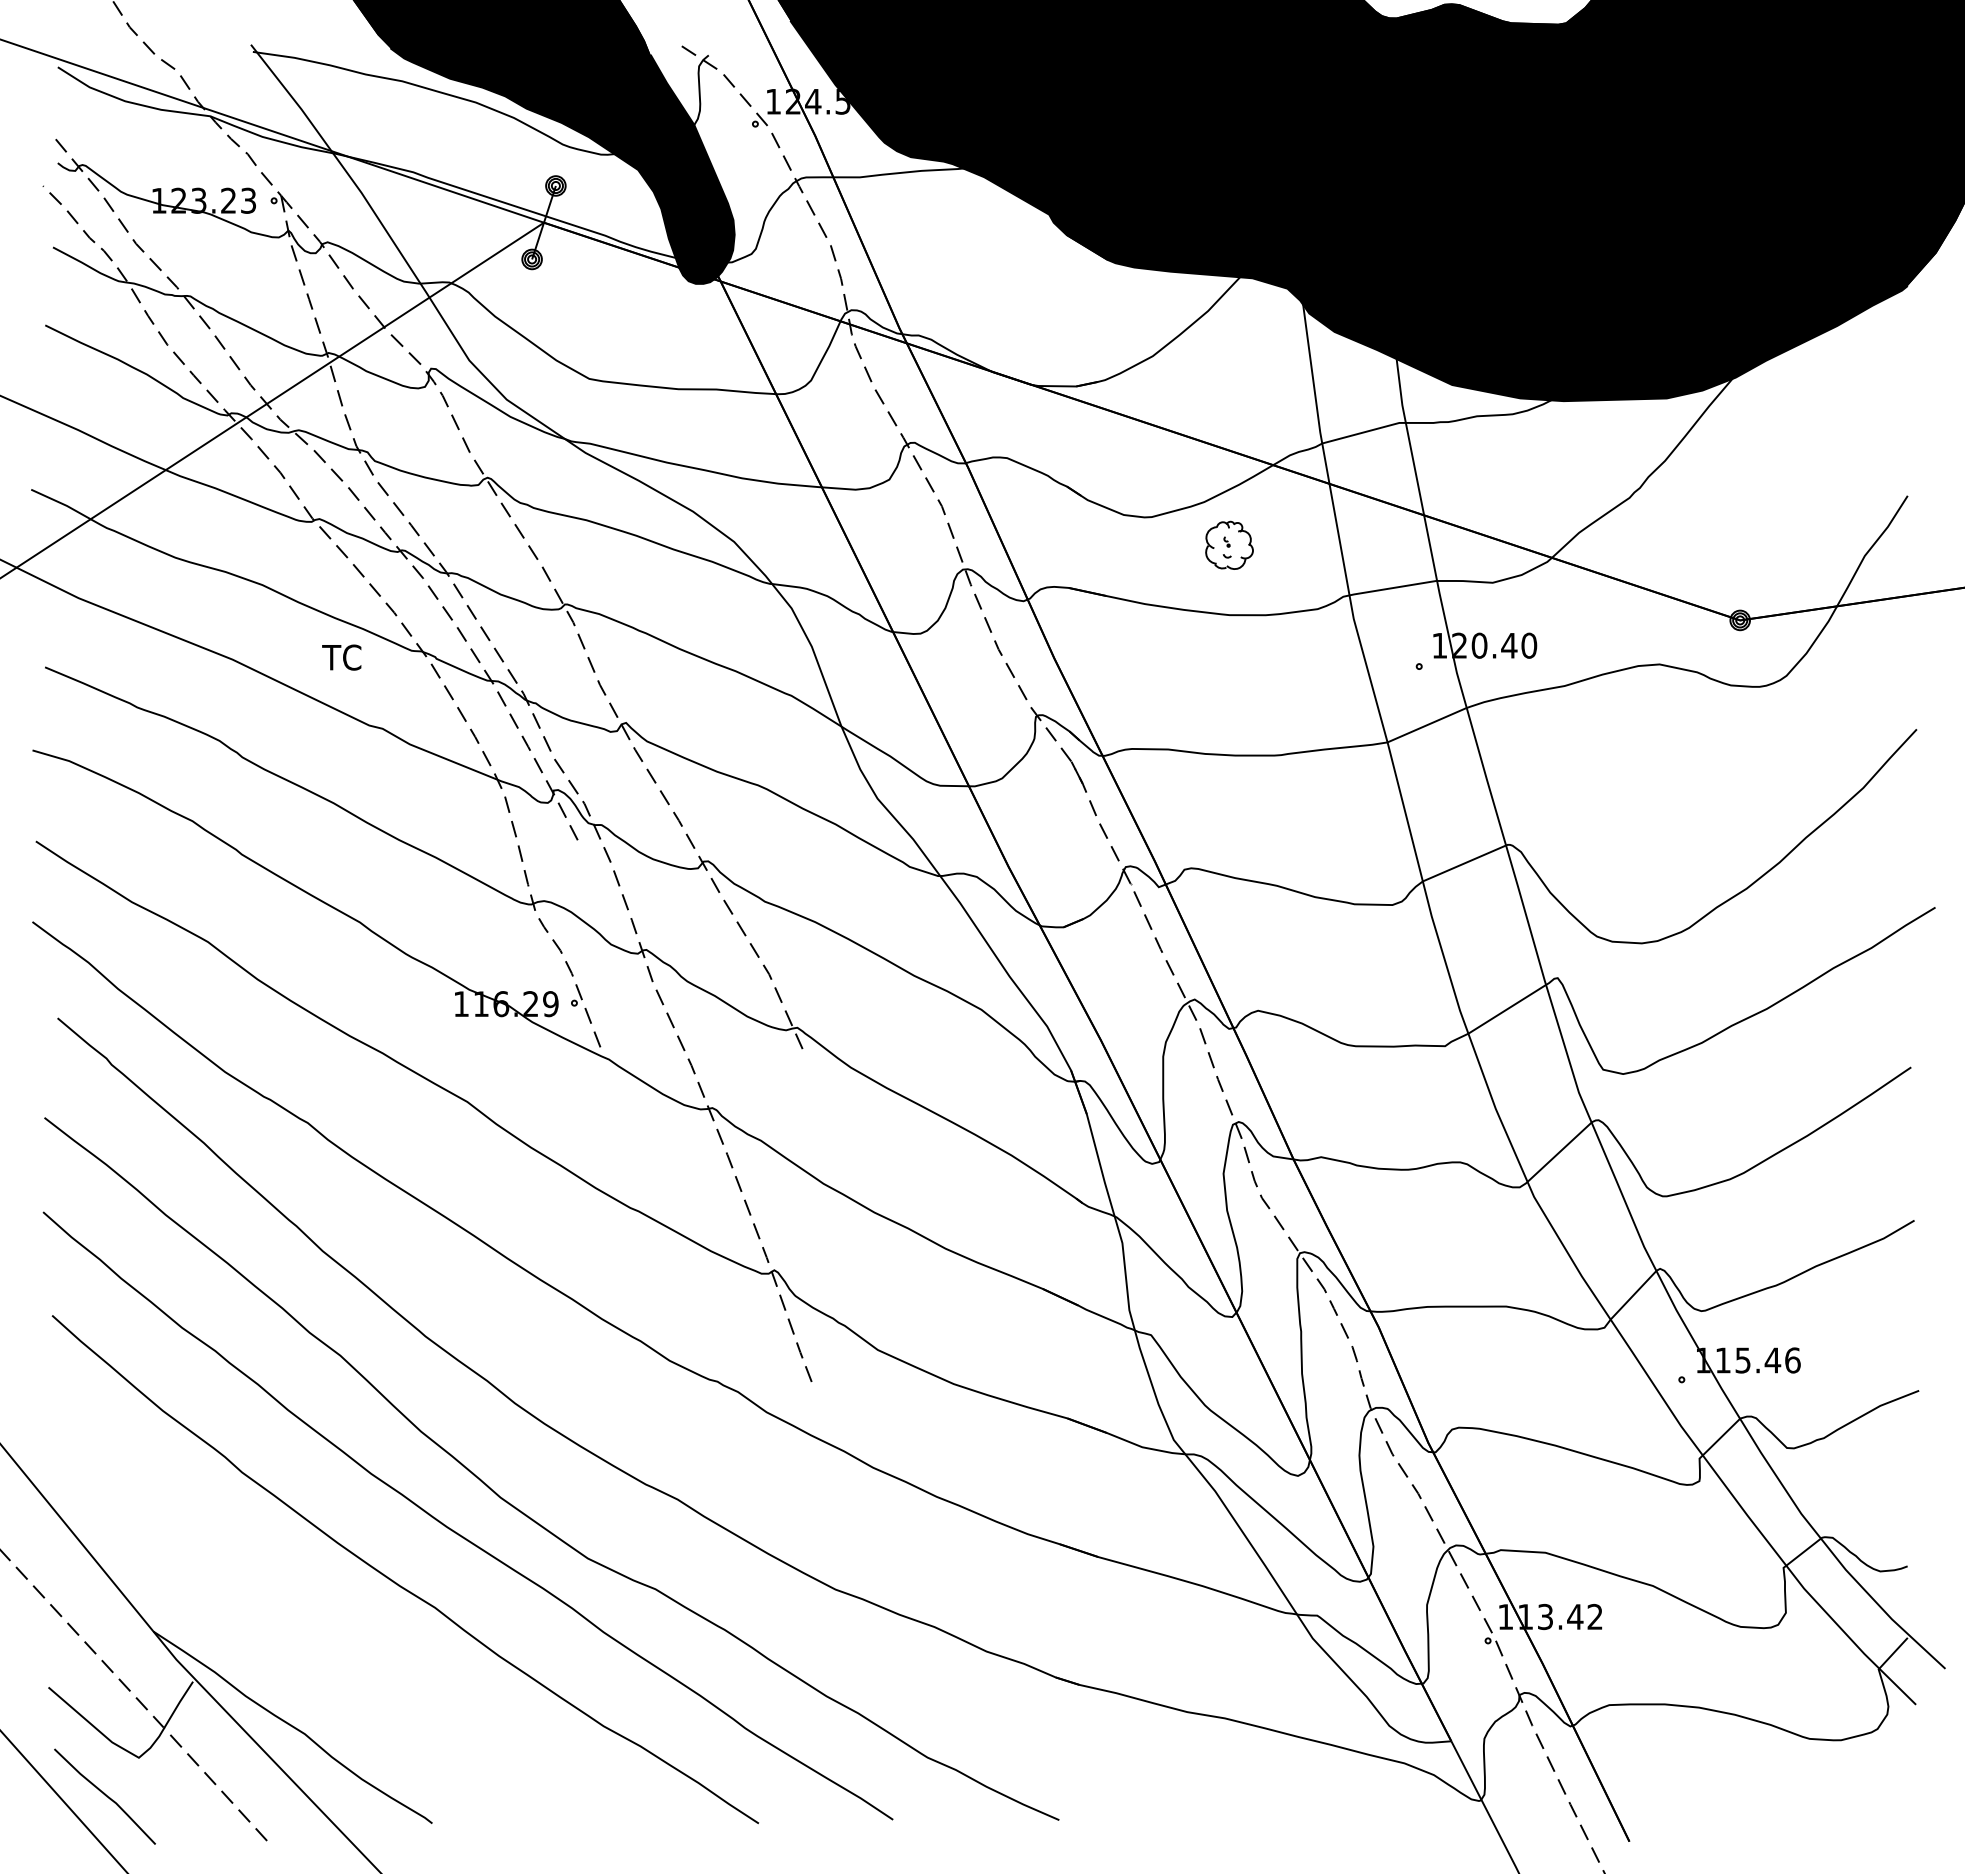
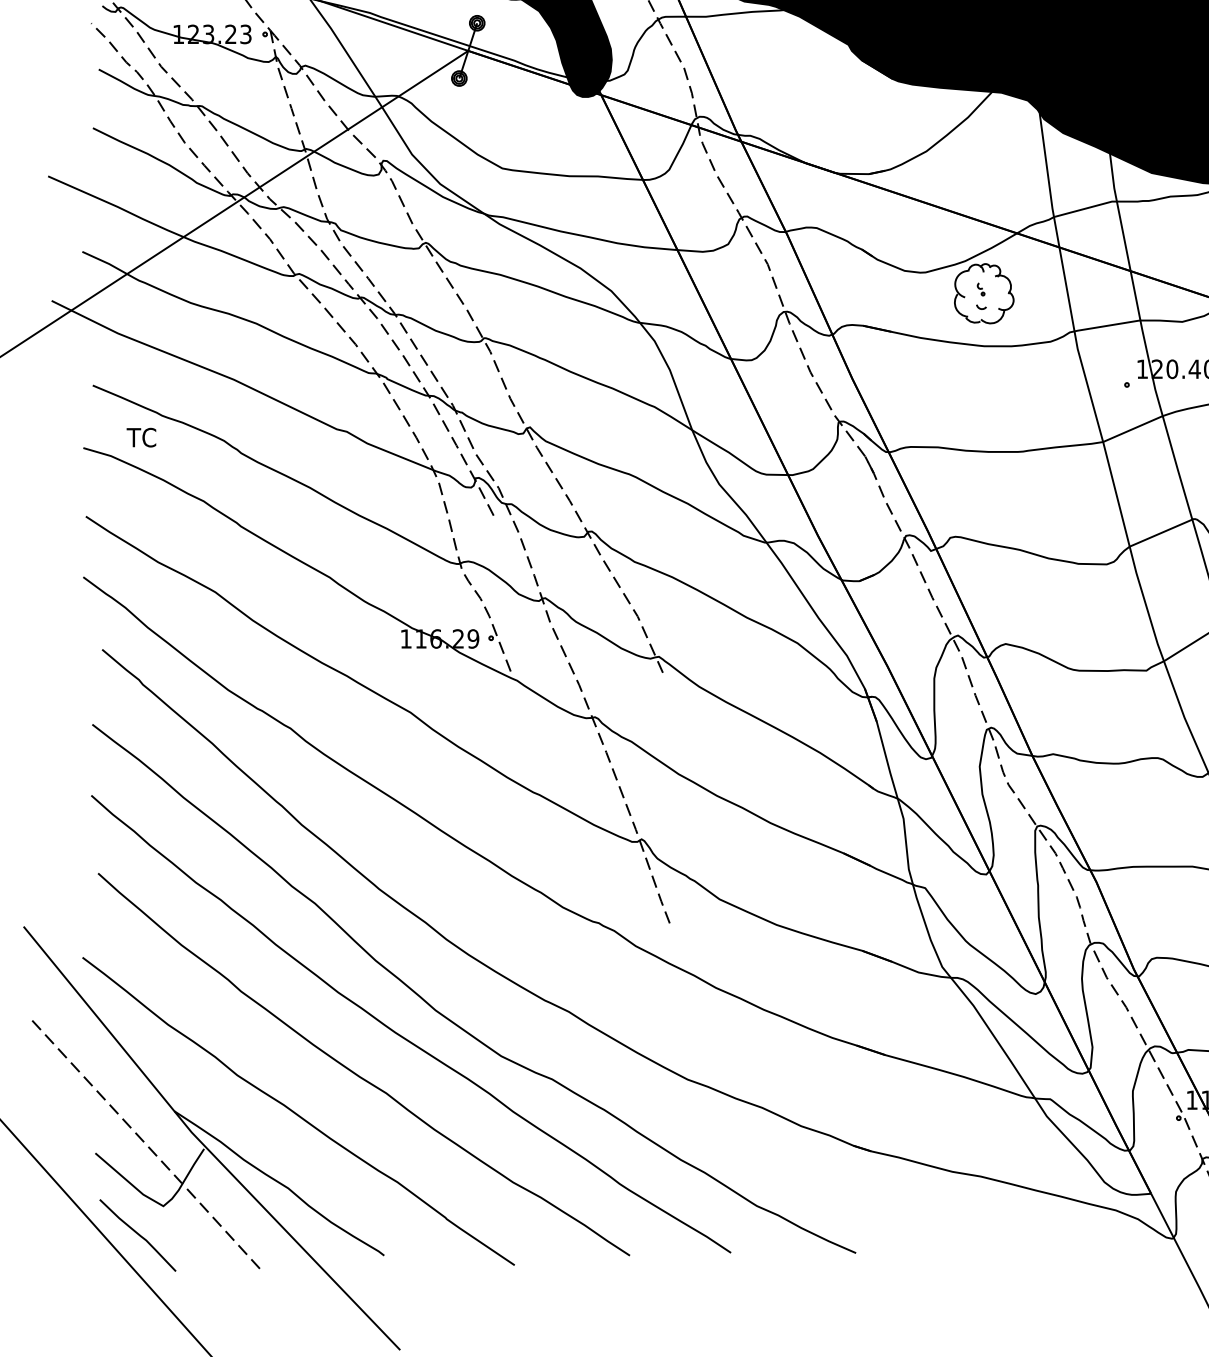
part: (1229, 545) -> (984, 293), size x1.67
text: (341, 657) -> (141, 437), moved
curve: (316, 1634) -> (297, 1113), added

